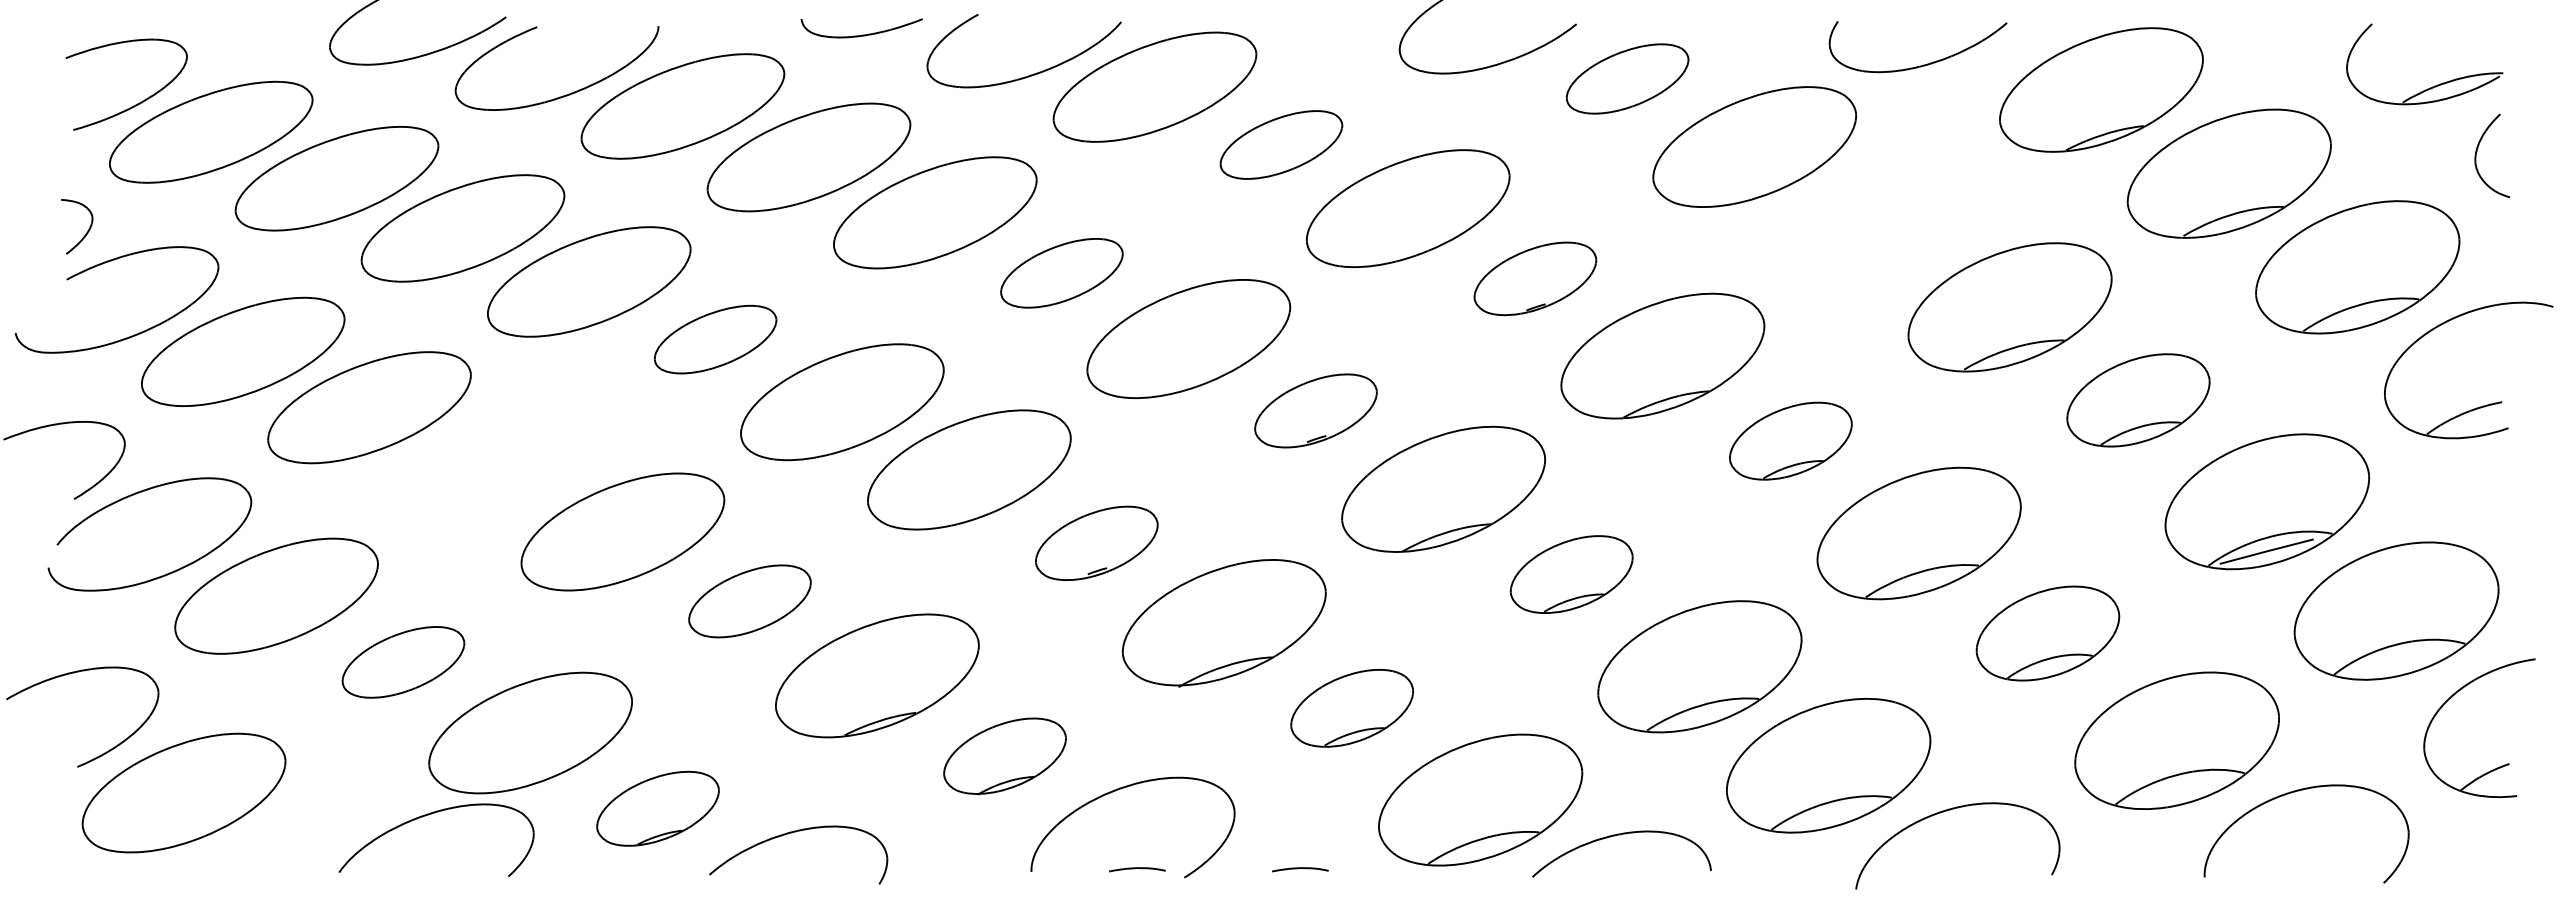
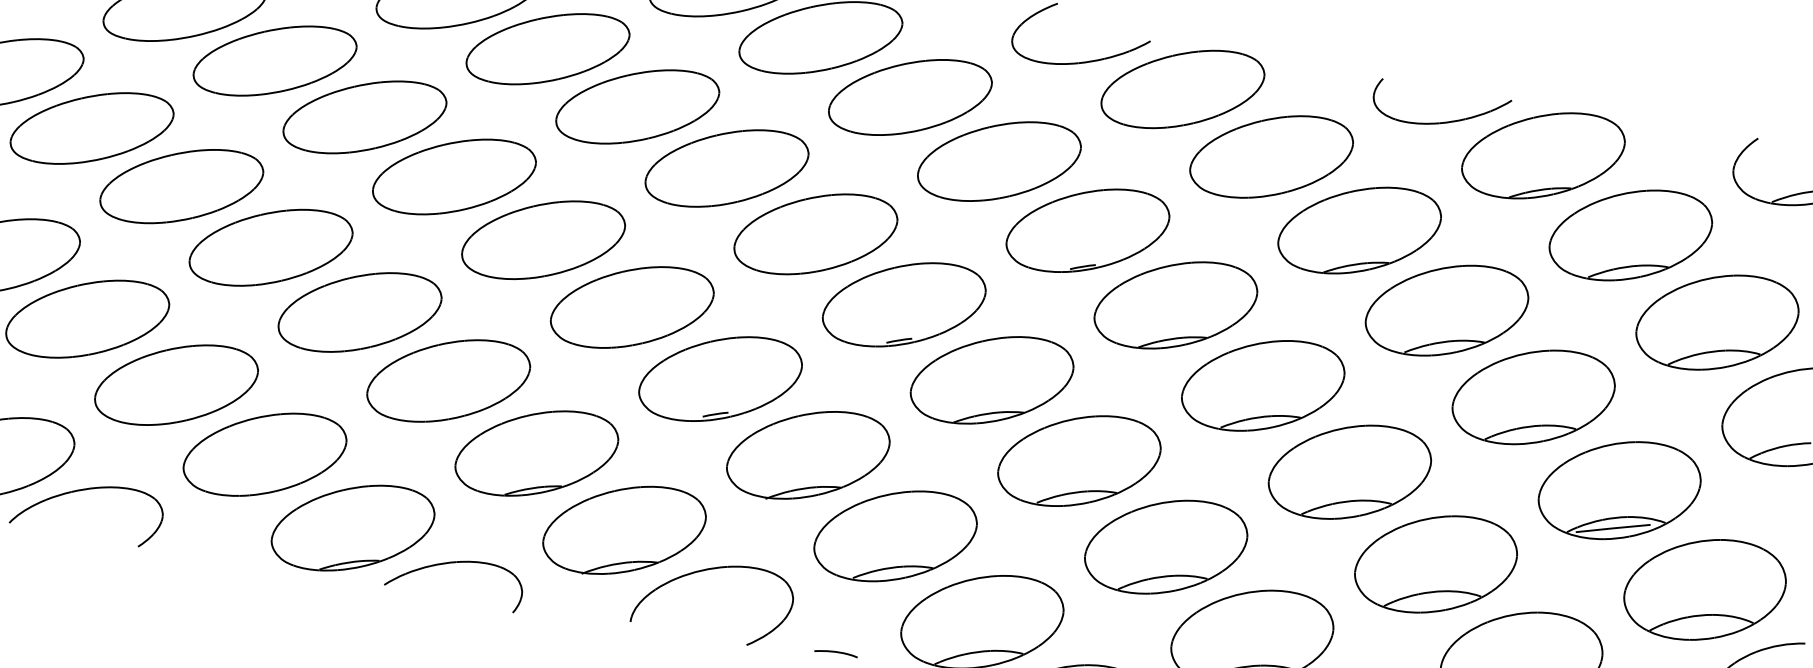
part: (1923, 64) -> (1443, 122), moved
part: (1627, 78) -> (1182, 88), size x1.67
part: (1281, 144) -> (910, 97), size x1.67
part: (1881, 222) -> (1359, 230), added
part: (1061, 273) -> (726, 168), size x1.67
part: (1535, 278) -> (1088, 230), size x1.67
part: (715, 339) -> (454, 176), size x1.67
part: (2138, 400) -> (1533, 397), size x1.43
part: (1315, 410) -> (903, 304), size x1.67
part: (1790, 441) -> (1262, 386), size x1.67
part: (495, 467) -> (270, 247), added
part: (1096, 543) -> (720, 379), size x1.67
part: (1571, 574) -> (1079, 460), size x1.67
part: (749, 601) -> (448, 380), size x1.67
part: (2047, 633) -> (1435, 564), size x1.43
part: (403, 662) -> (176, 385), size x1.67
part: (1351, 708) -> (894, 536), size x1.67
part: (1004, 756) -> (624, 530), size x1.67
part: (657, 808) -> (352, 527), size x1.67
part: (428, 815) -> (84, 490), moved
curve: (1137, 868) -> (711, 632), removed

